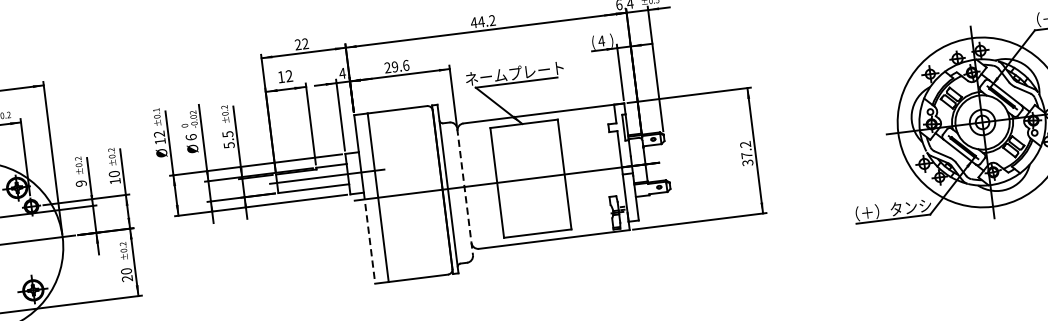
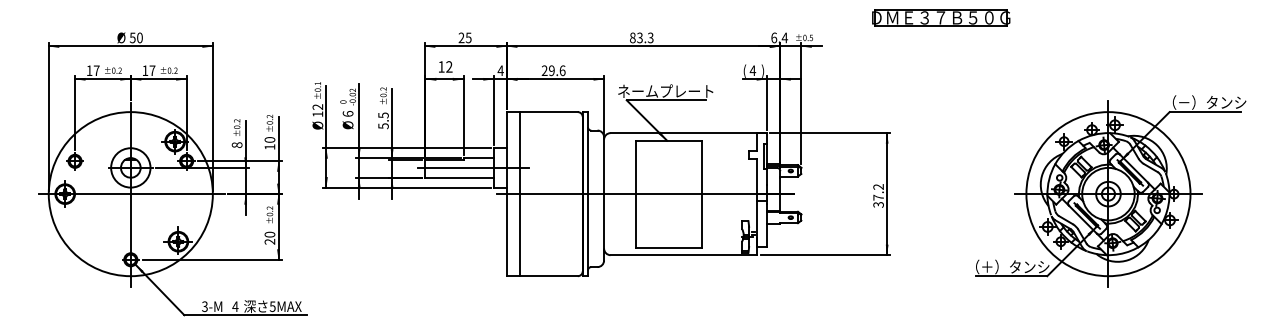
text: (482, 21) -> (641, 37), 44.2 -> 83.3
text: (305, 43) -> (468, 37), 22 -> 25
text: (81, 183) -> (237, 145), 9 -> 8
line: (465, 191) -> (604, 198), dashed -> solid
line: (369, 238) -> (506, 232), dashed -> solid

